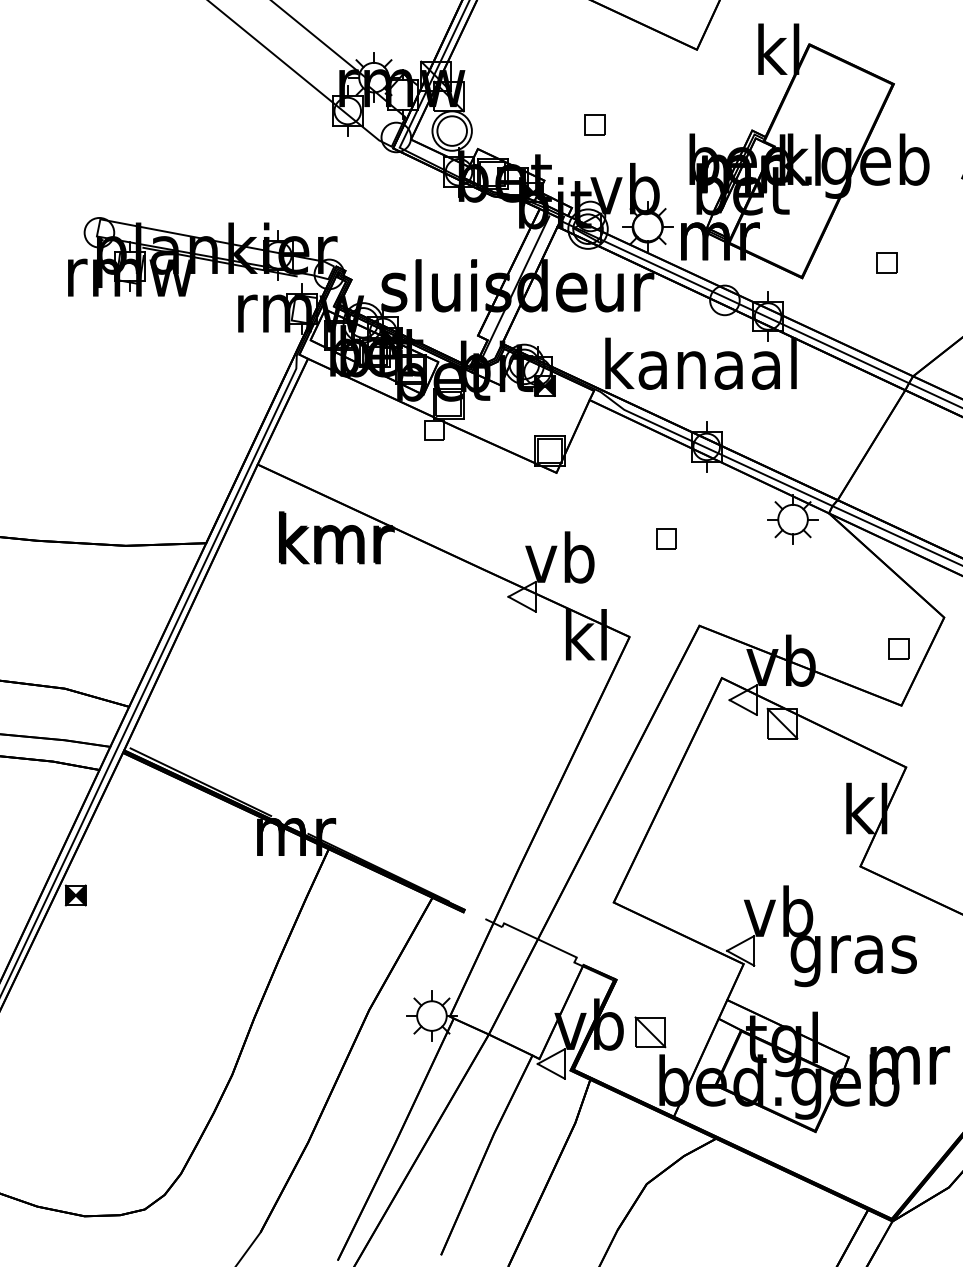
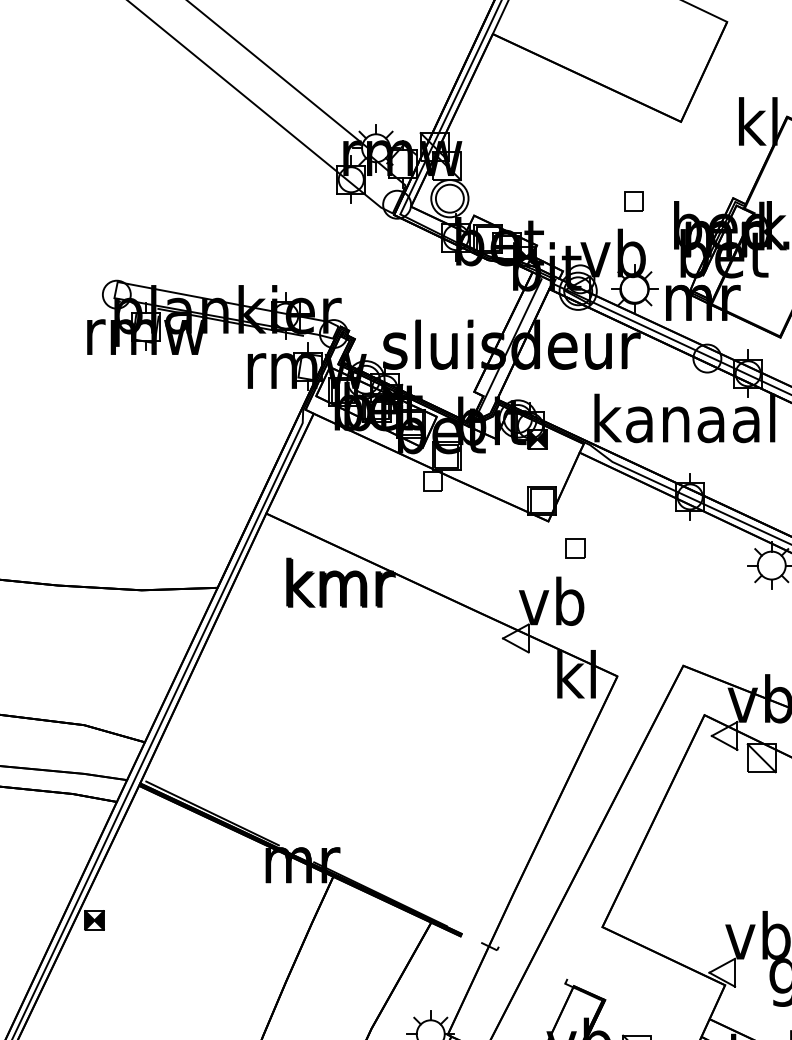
part: (594, 124) -> (633, 200), moved
part: (666, 538) -> (575, 548), moved
line: (540, 940) -> (533, 962), removed

